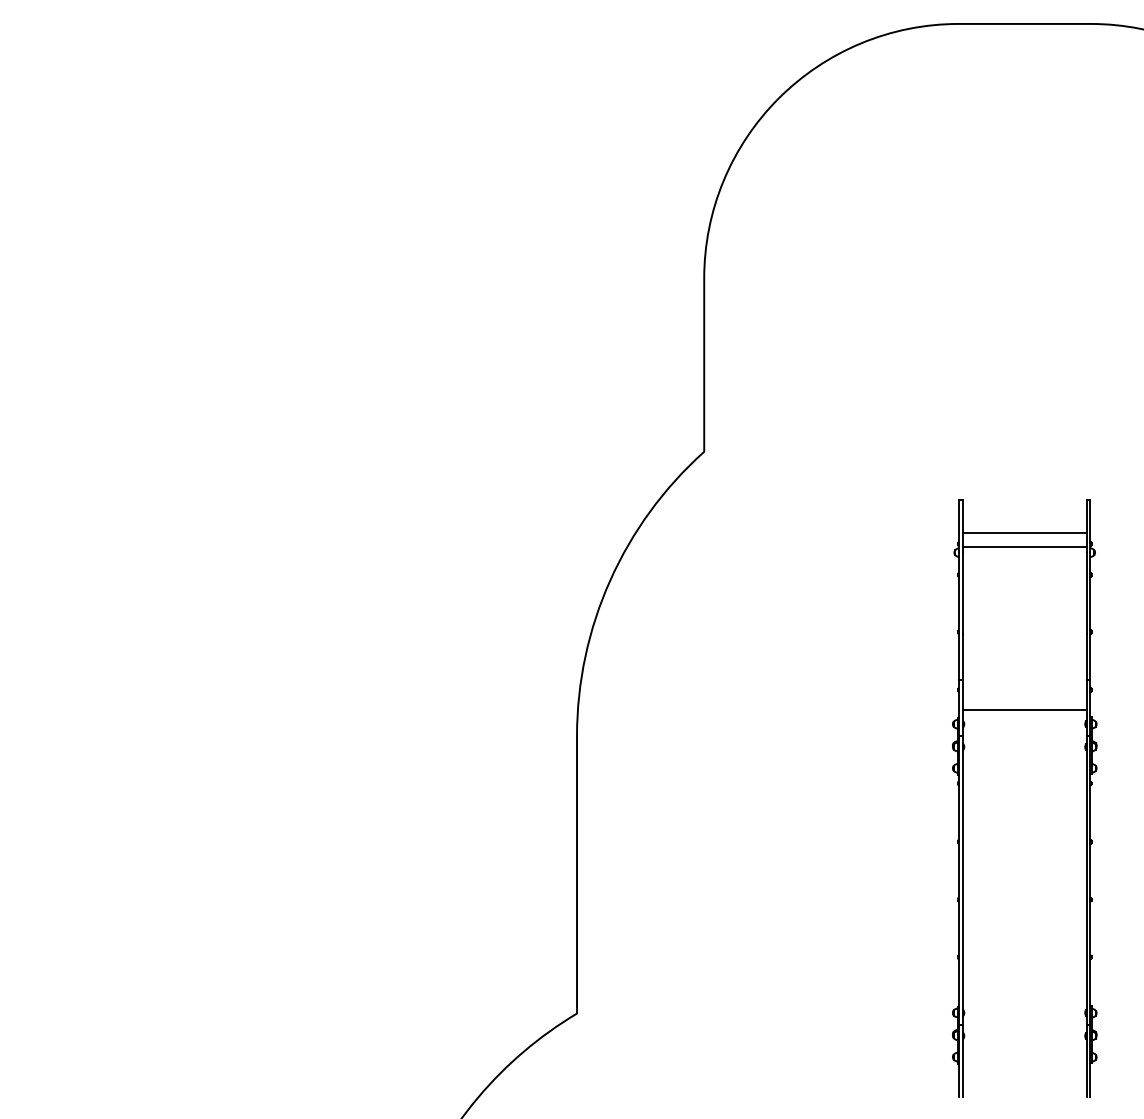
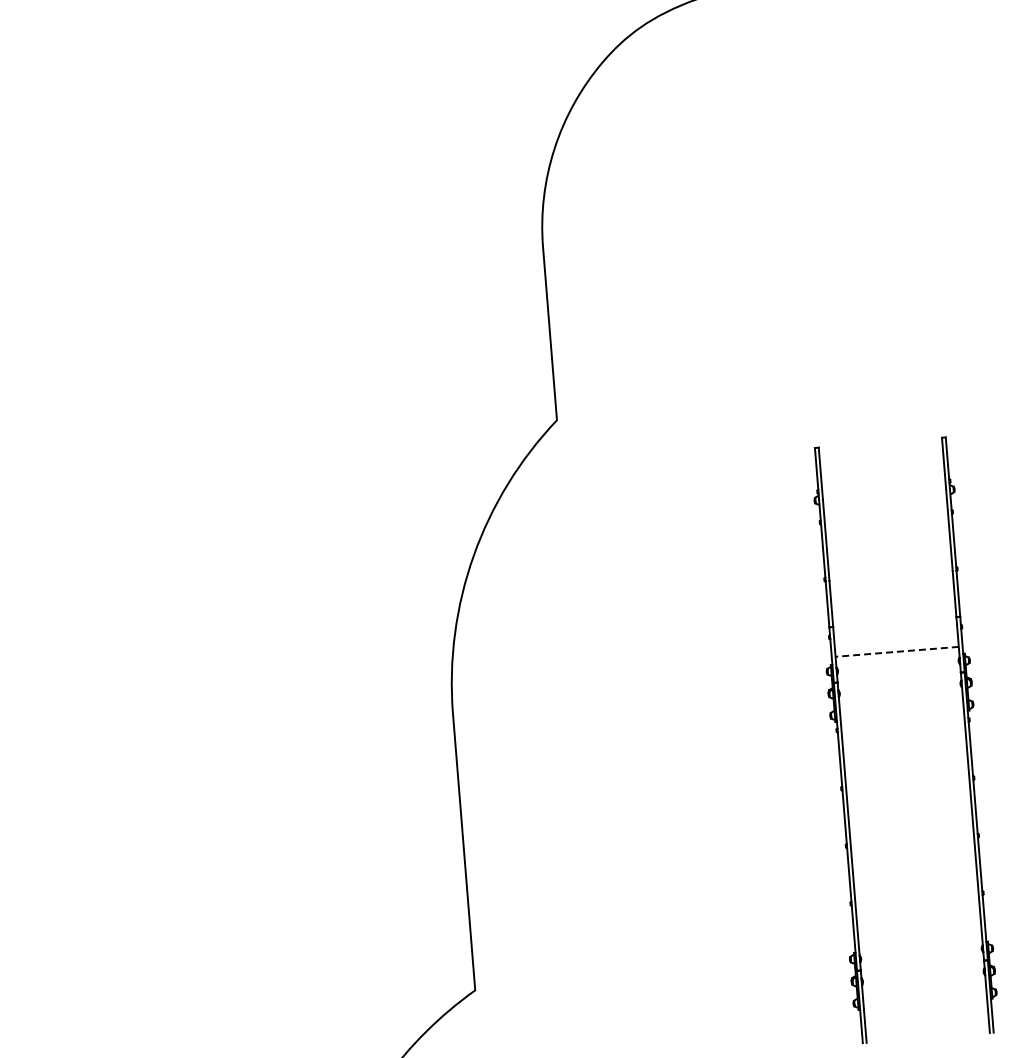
line: (1024, 533) -> (882, 475), removed
line: (1024, 547) -> (883, 489), removed
line: (1024, 709) -> (896, 651), solid -> dashed

